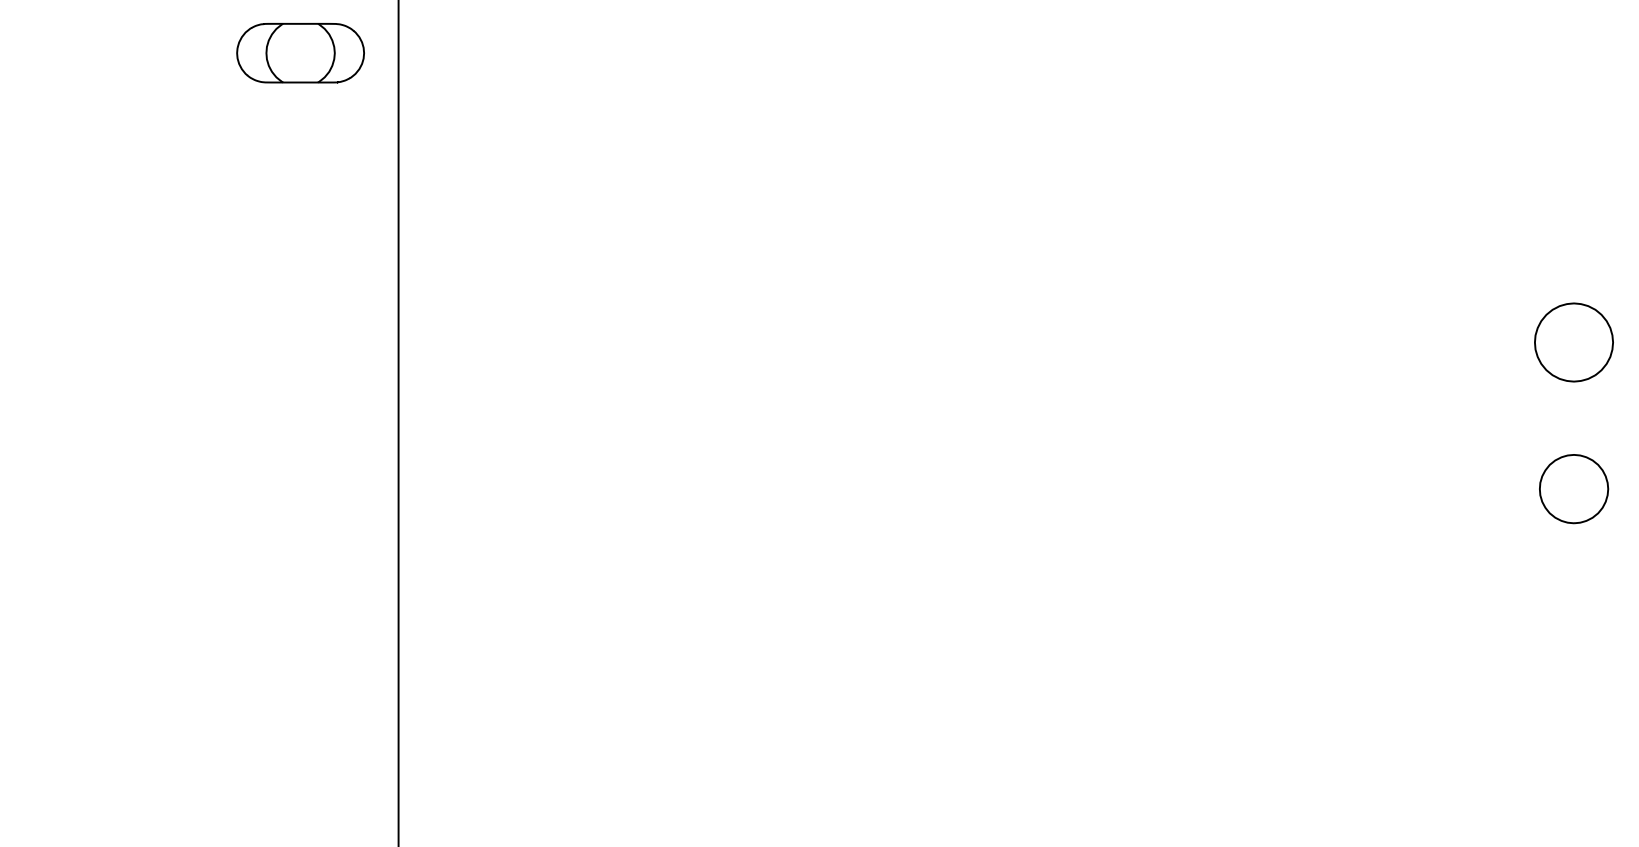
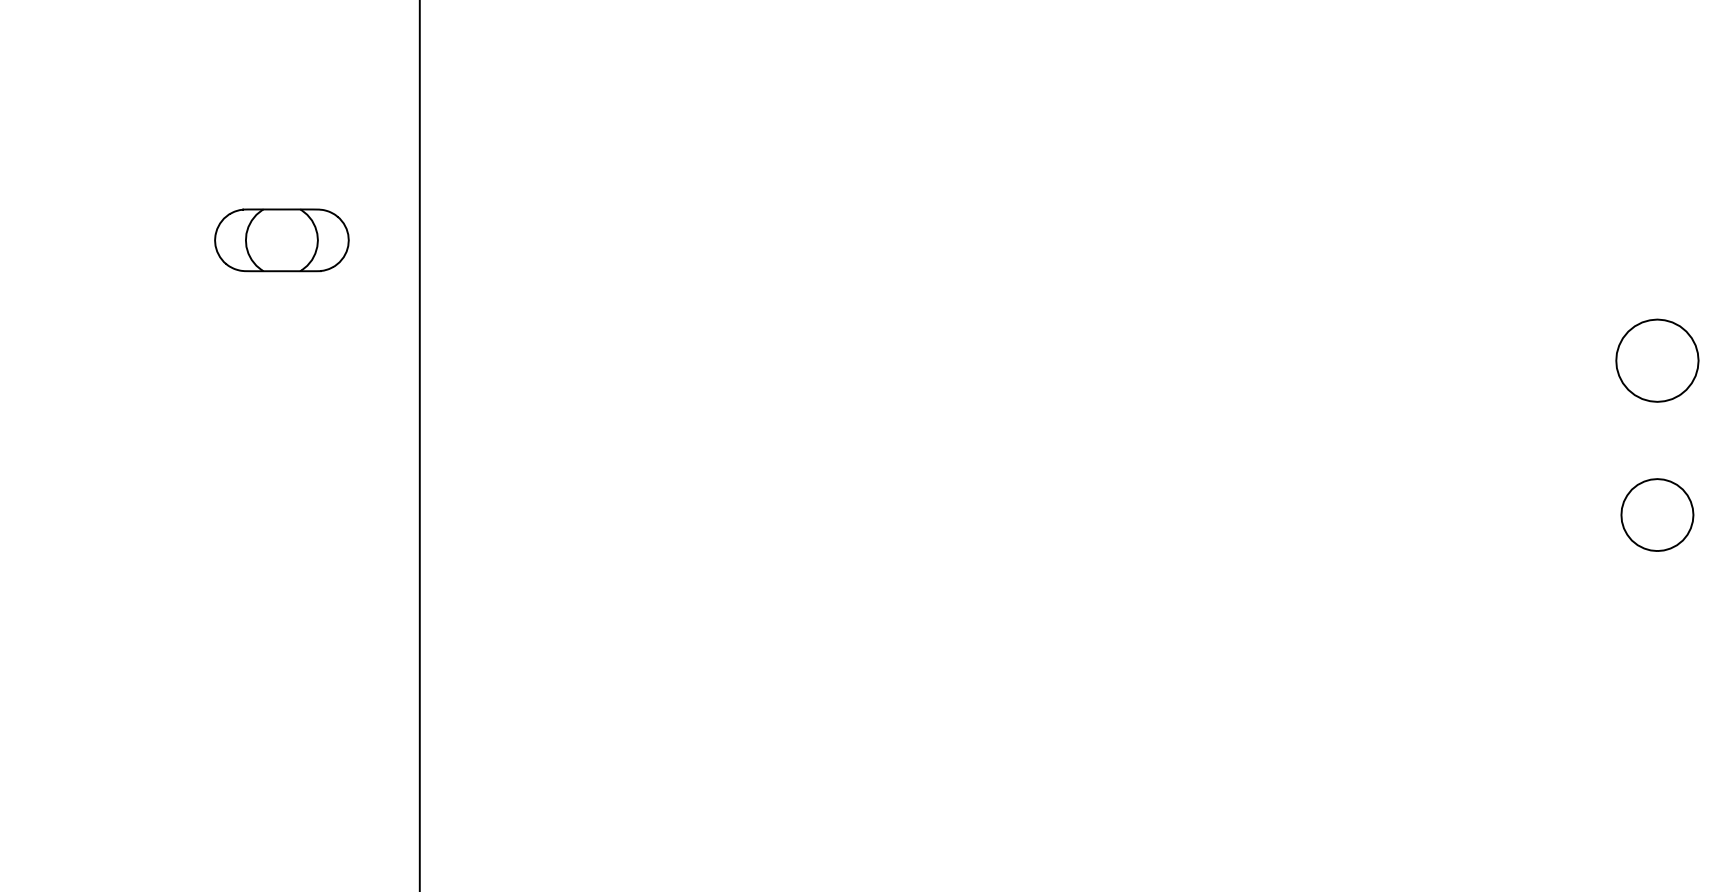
part: (300, 53) -> (281, 240), moved

